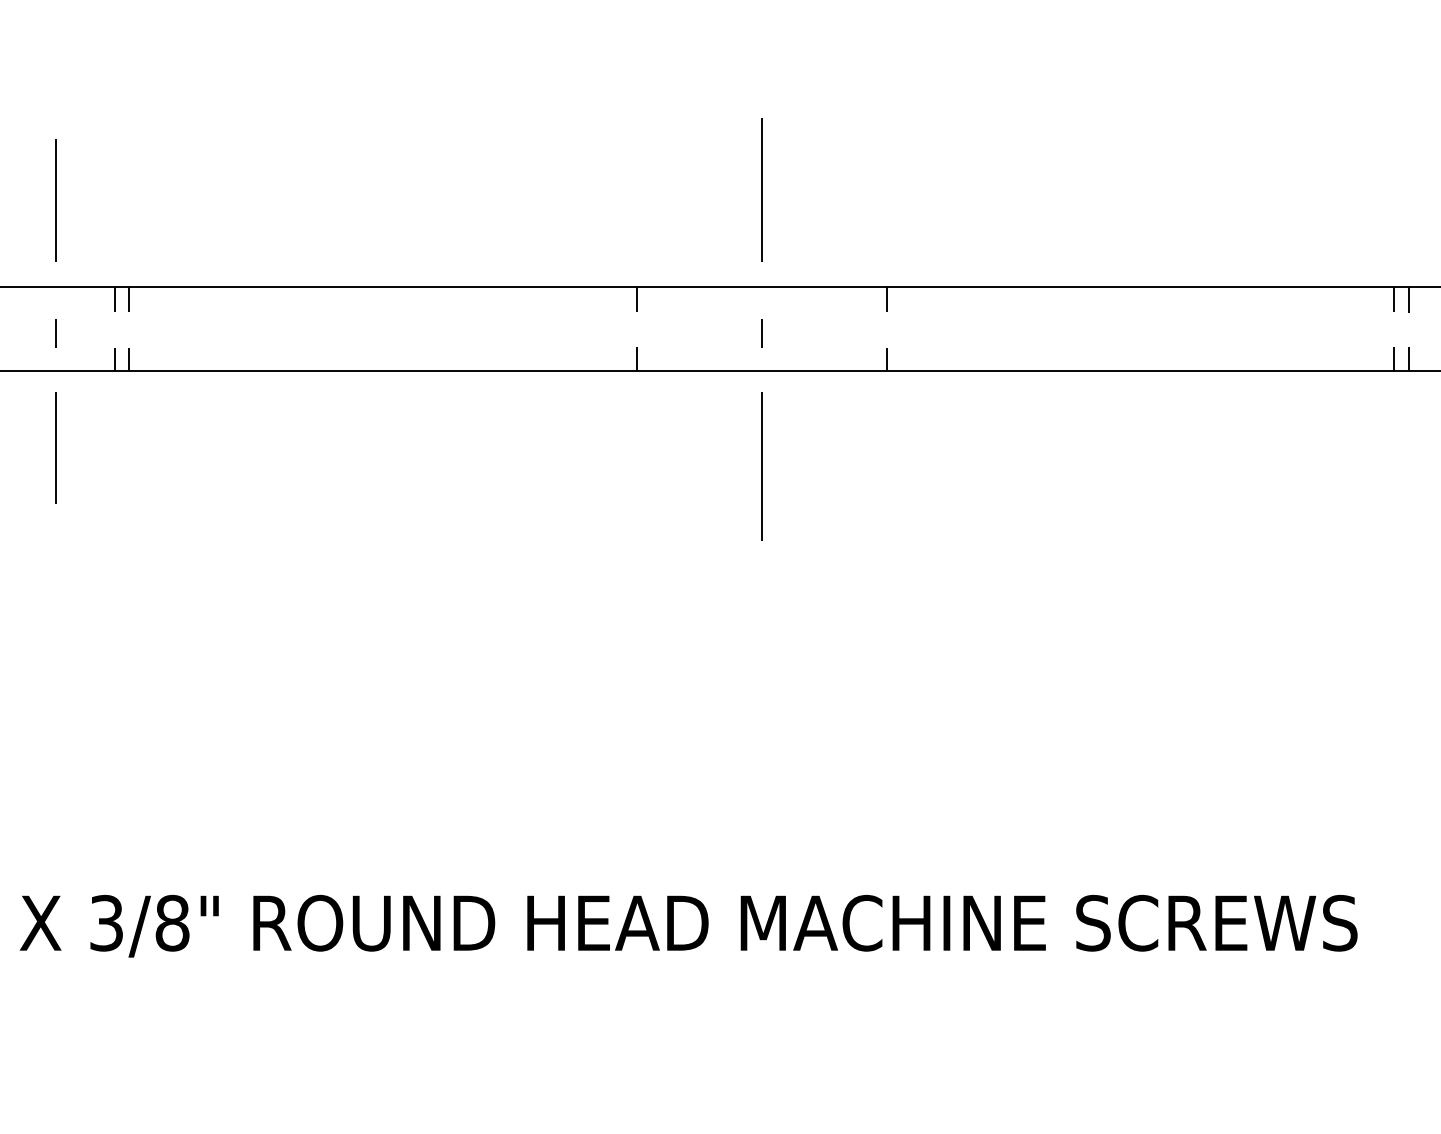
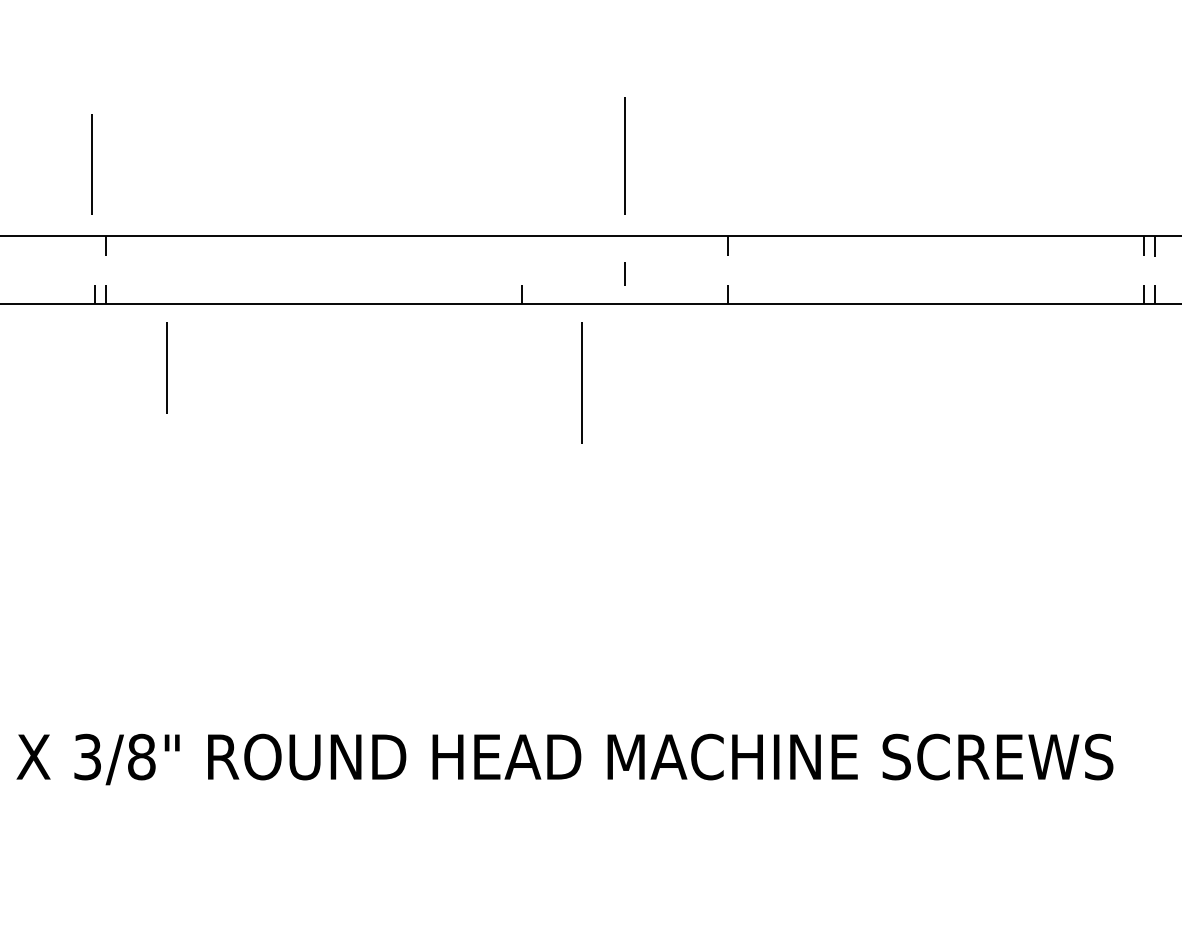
line: (55, 200) -> (91, 164), moved
line: (115, 299) -> (94, 245), removed
line: (636, 299) -> (522, 245), removed
line: (56, 333) -> (46, 273), removed
line: (55, 447) -> (166, 367), moved
line: (761, 466) -> (581, 382), moved

